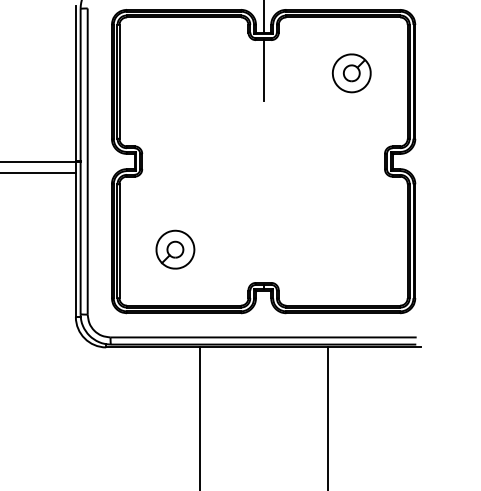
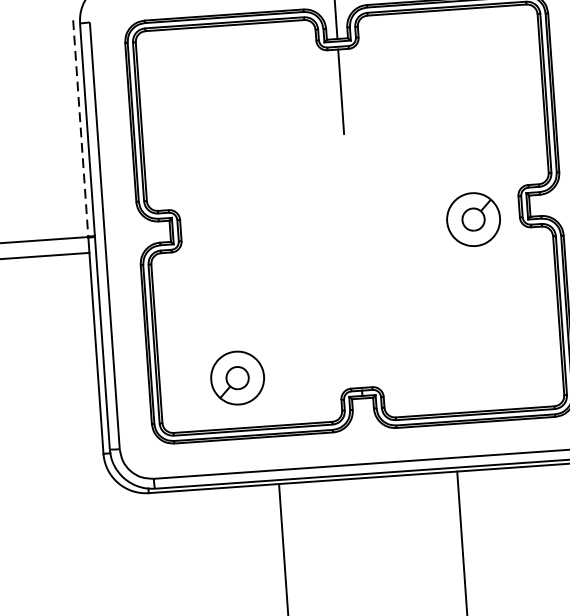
part: (351, 73) -> (473, 219), moved
line: (75, 83) -> (80, 128), solid -> dashed
part: (175, 249) -> (237, 377), moved

